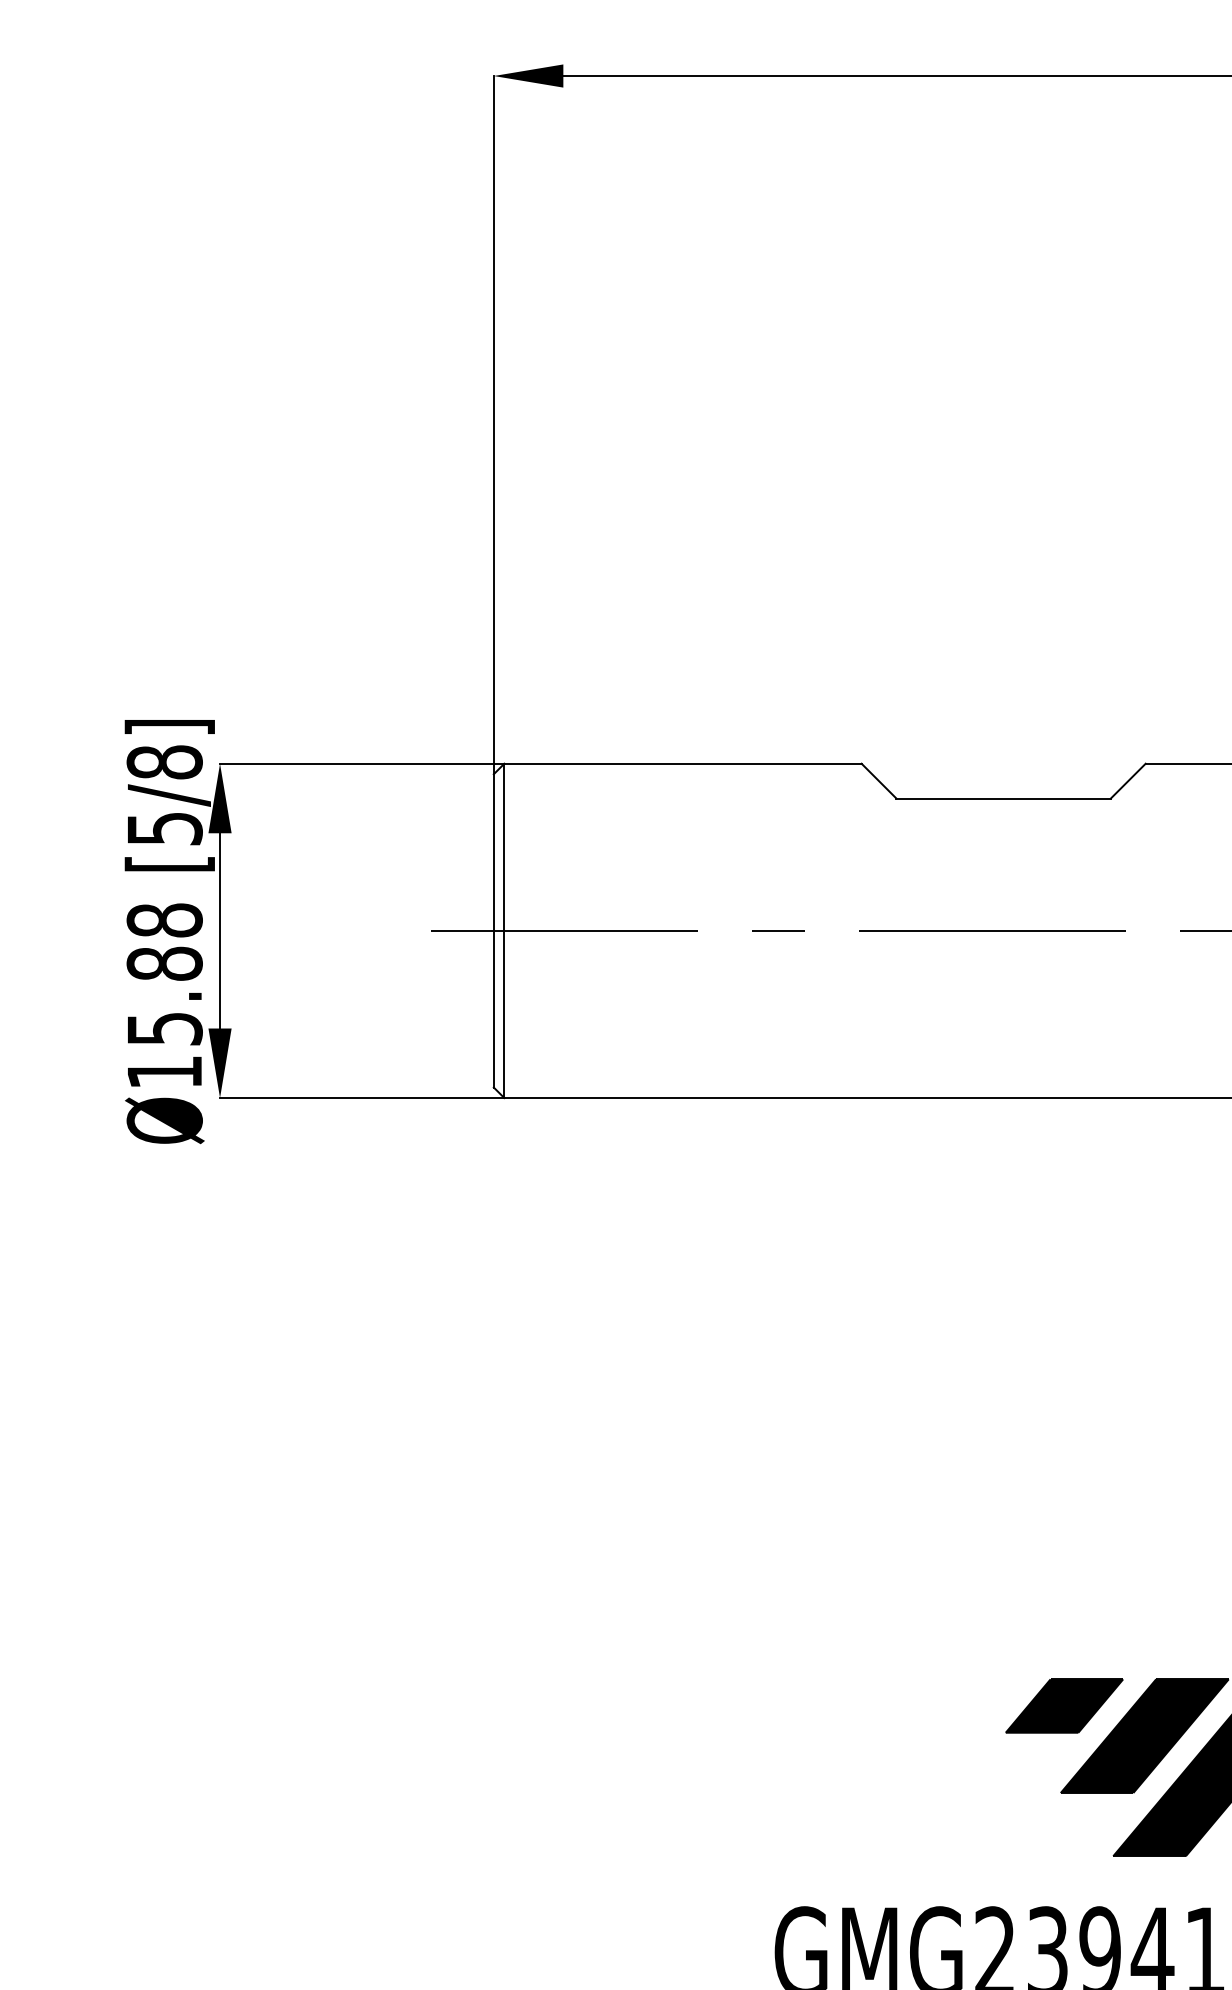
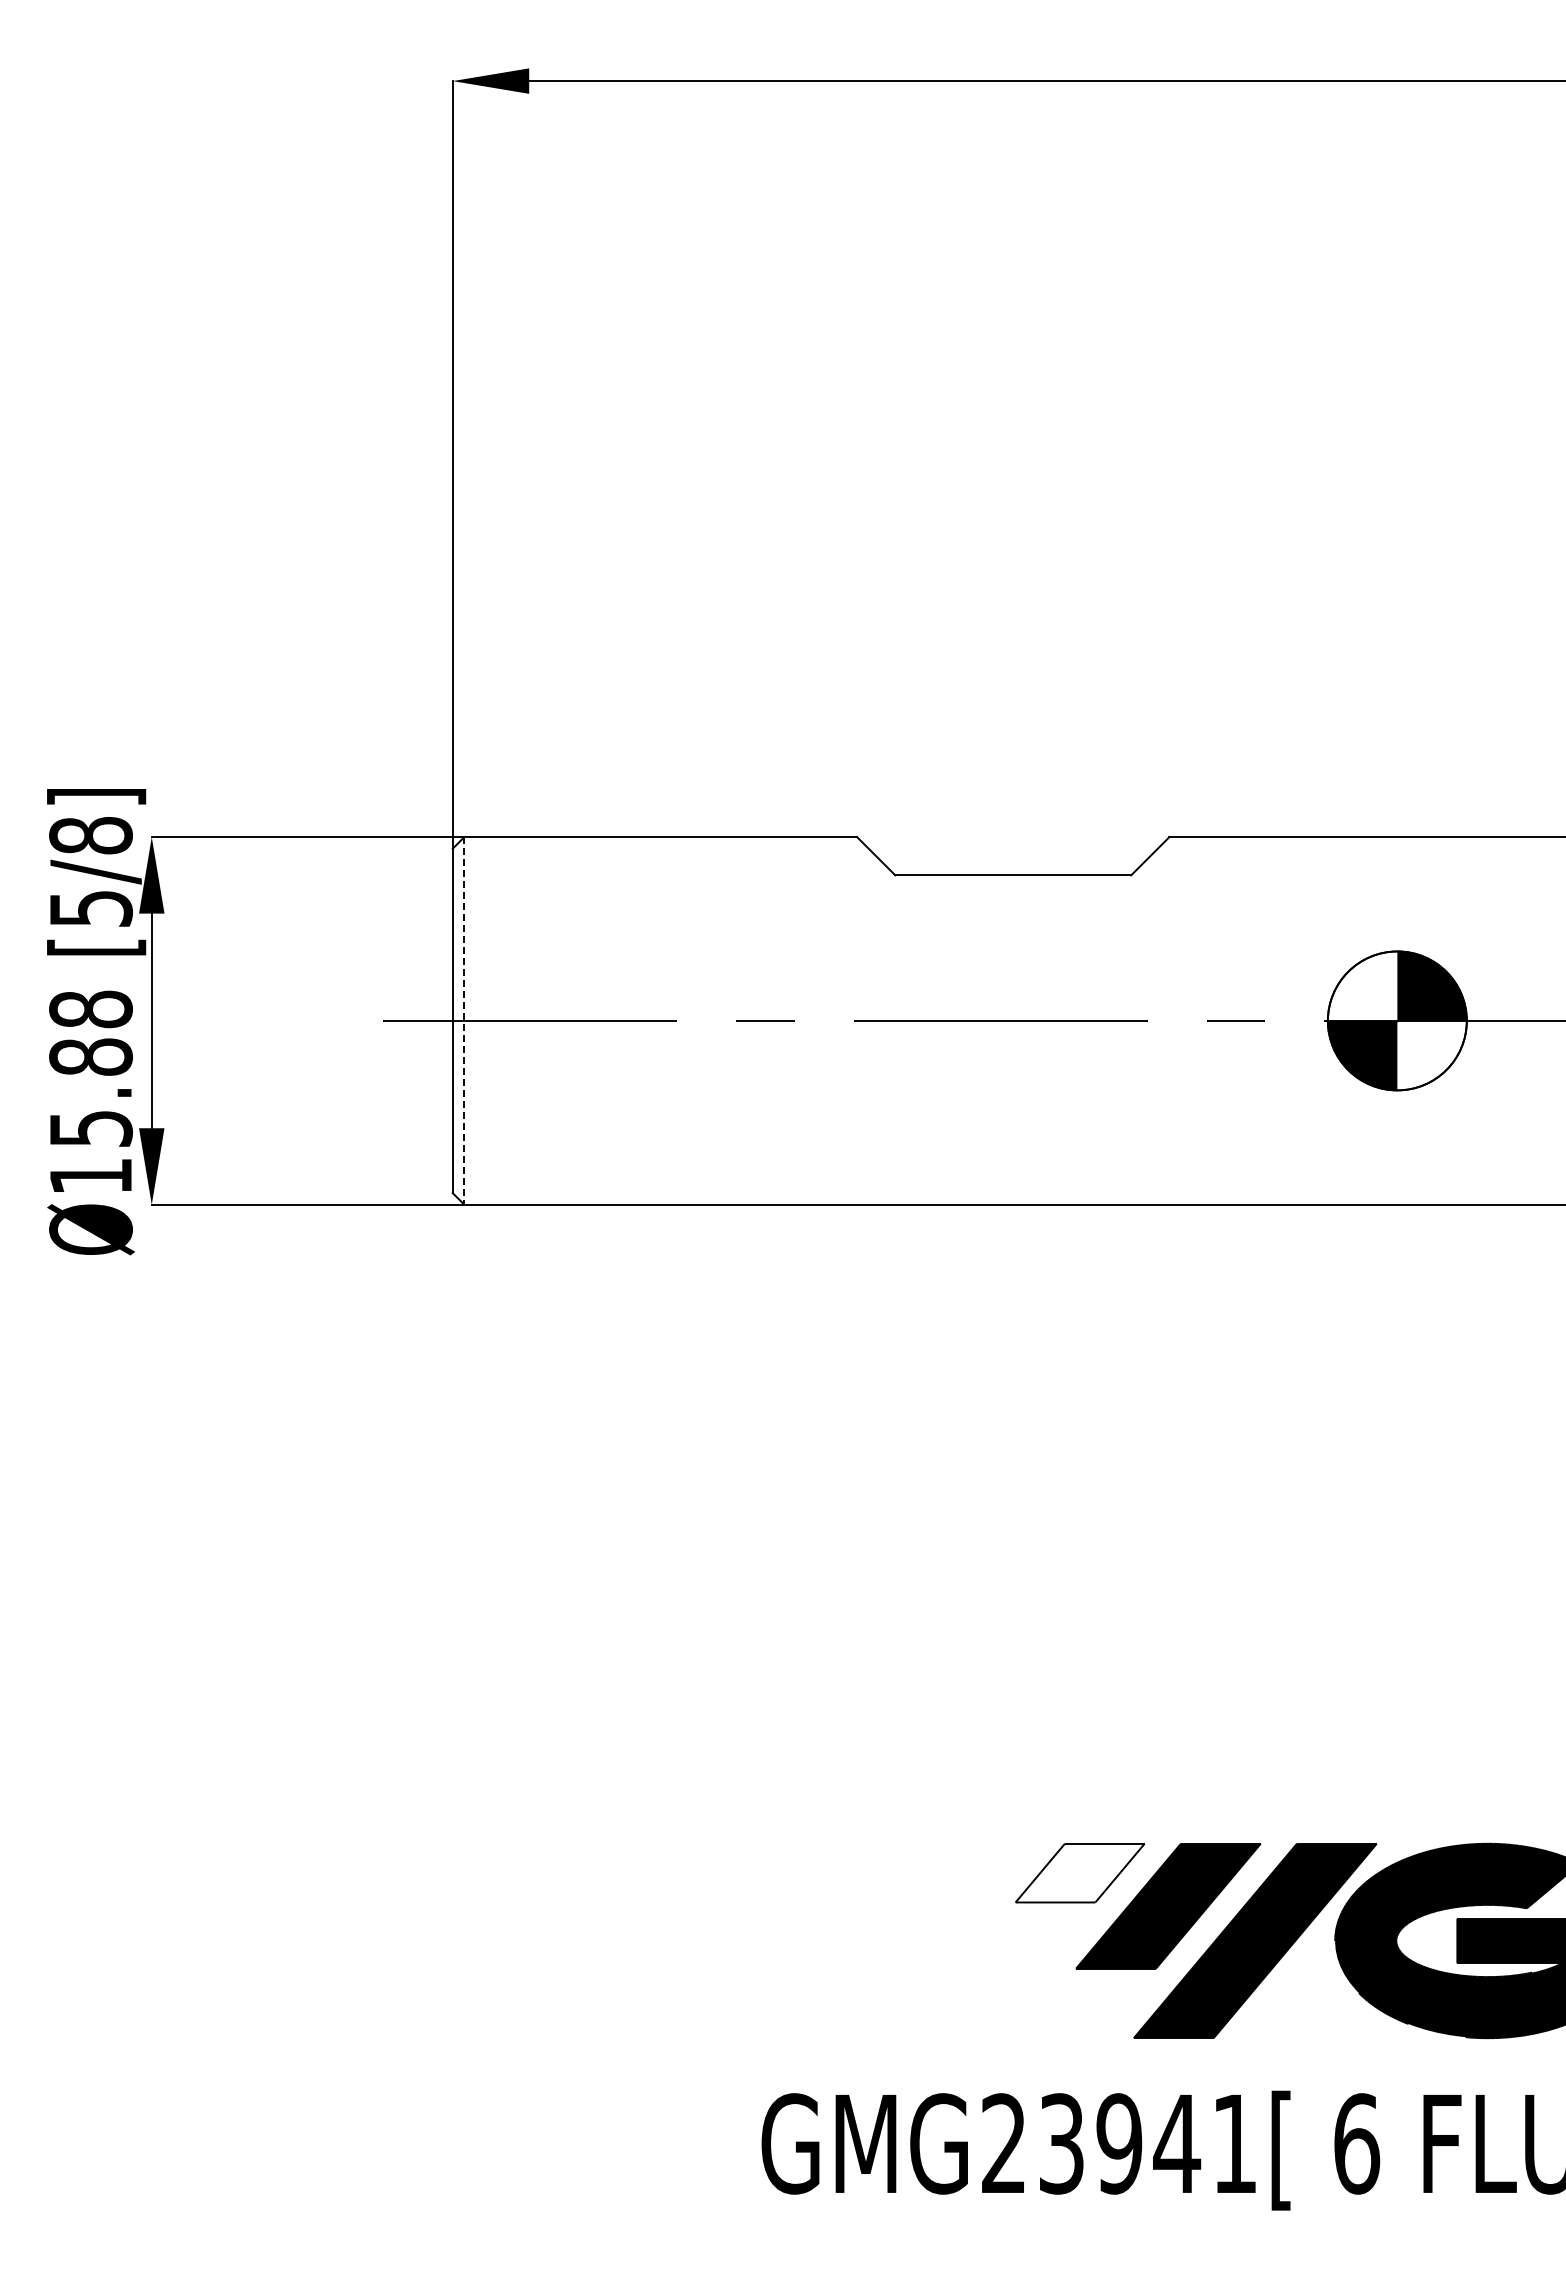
line: (504, 930) -> (464, 1020), solid -> dashed
fill: (1063, 1705) -> (1079, 1872), removed

